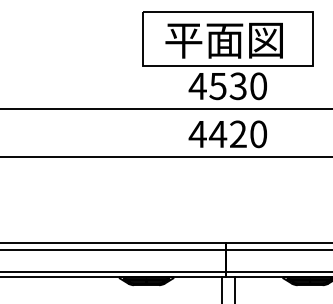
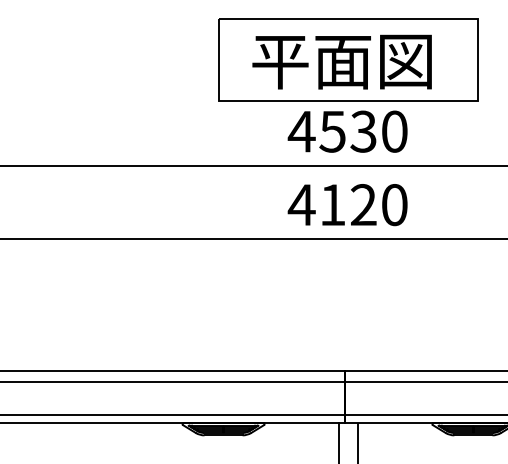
text: (217, 134) -> (331, 205), 4420 -> 4120

